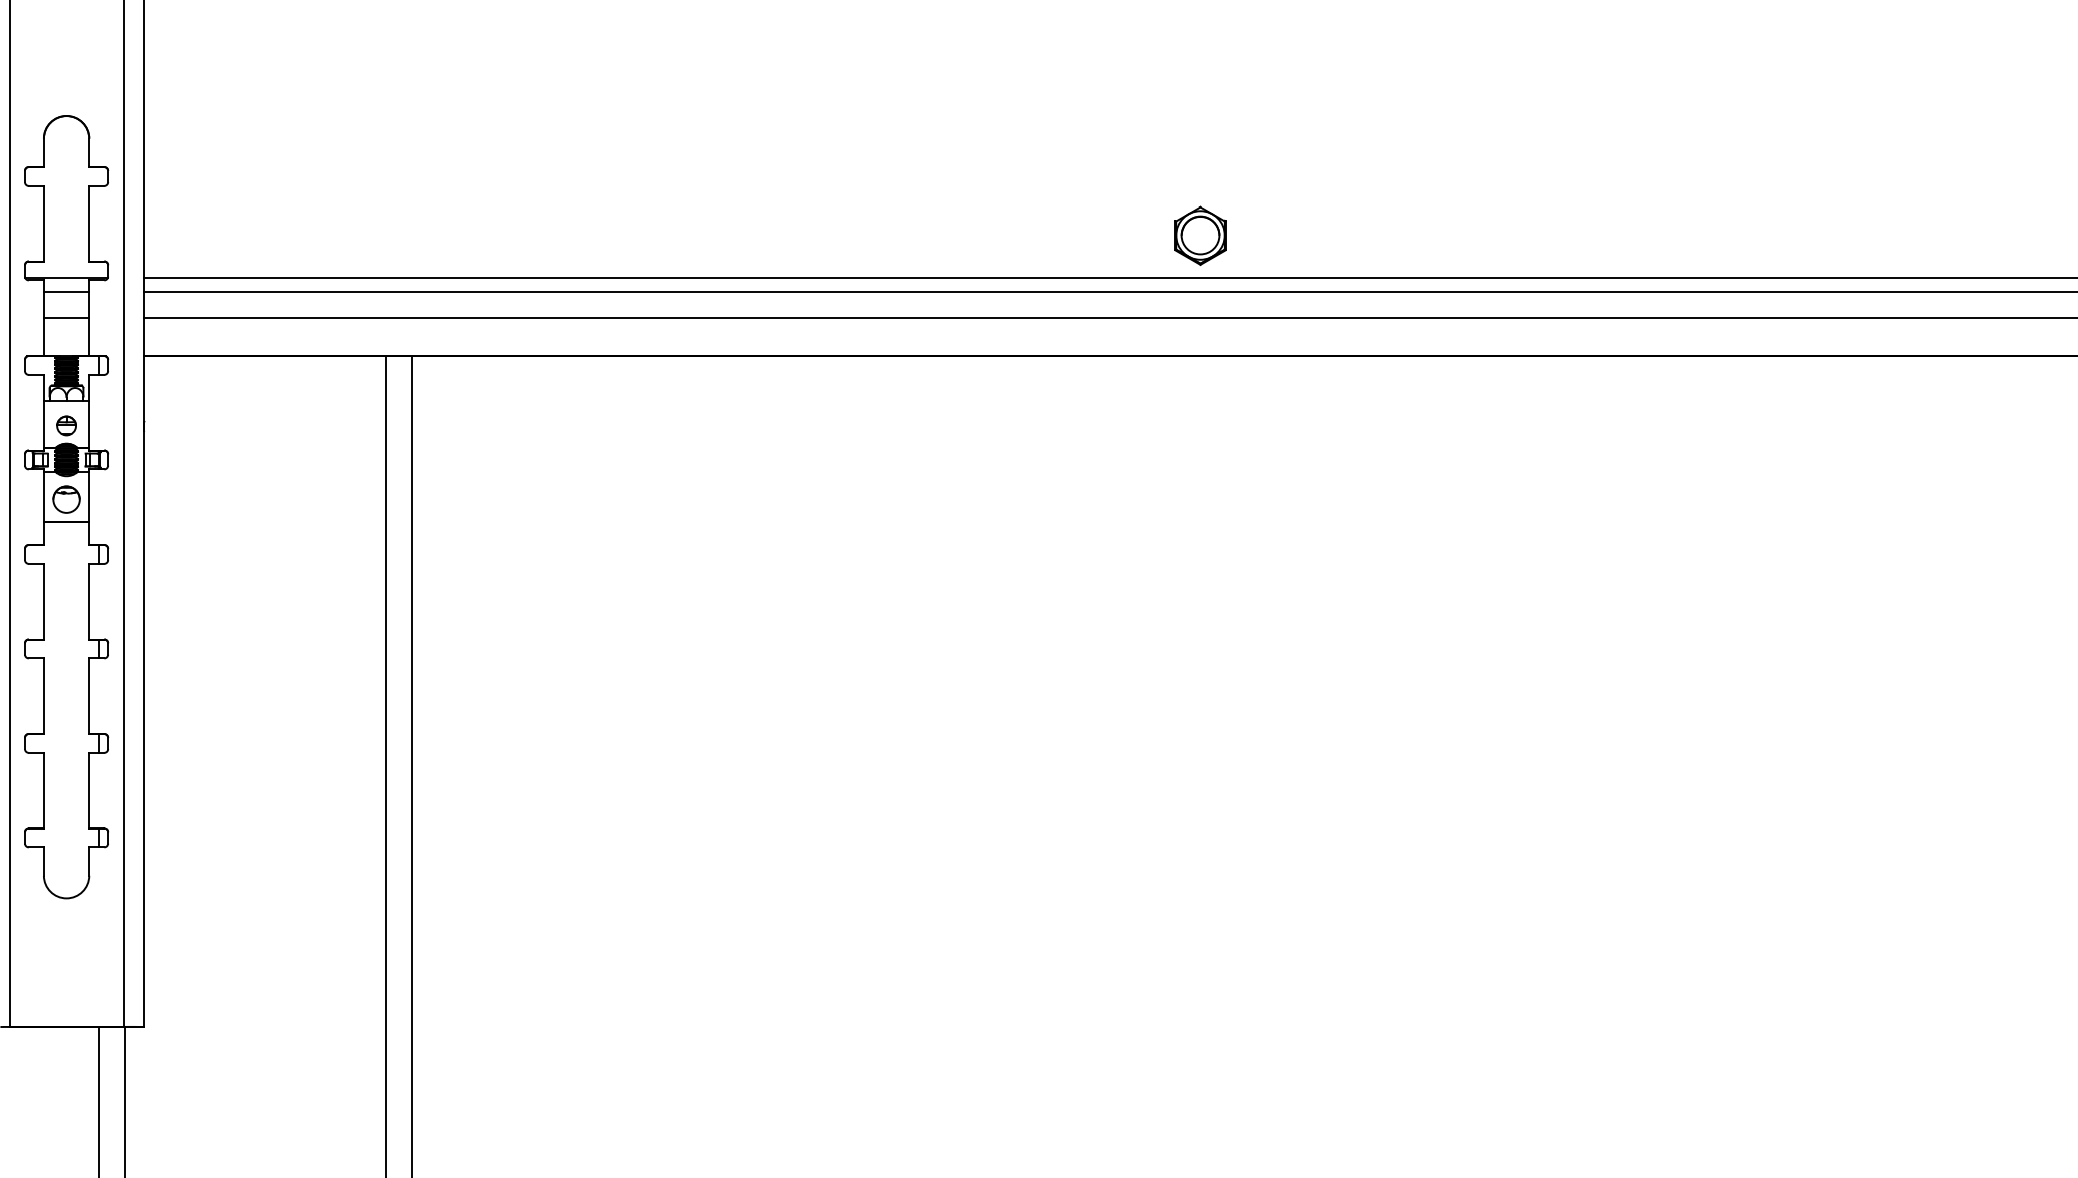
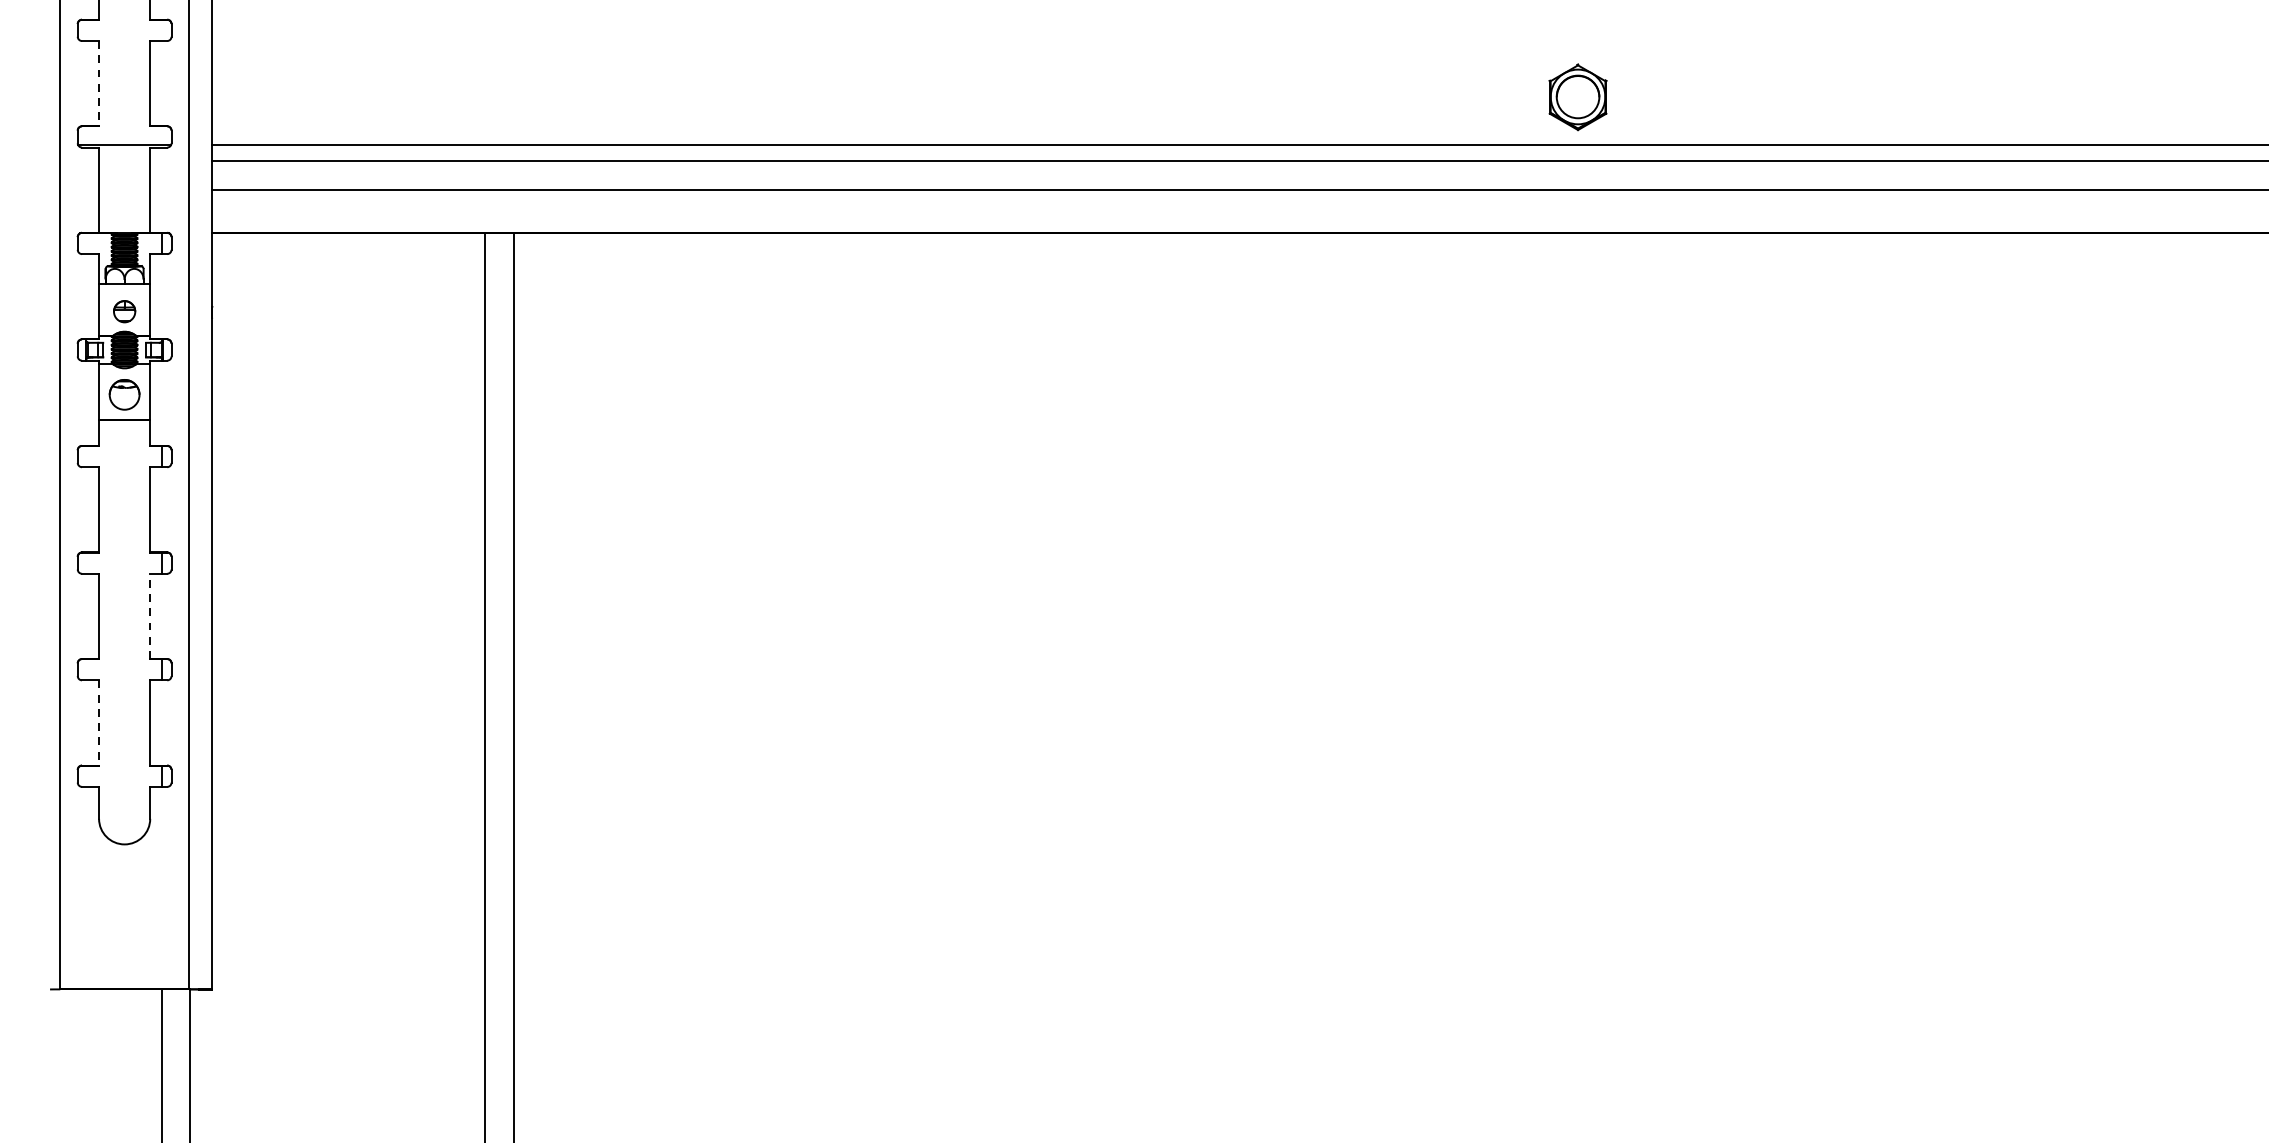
line: (43, 223) -> (98, 83), solid -> dashed
part: (1200, 235) -> (1578, 96), moved
line: (66, 292) -> (124, 161), removed
line: (66, 317) -> (124, 189), removed
line: (89, 696) -> (150, 616), solid -> dashed
line: (43, 790) -> (98, 722), solid -> dashed

